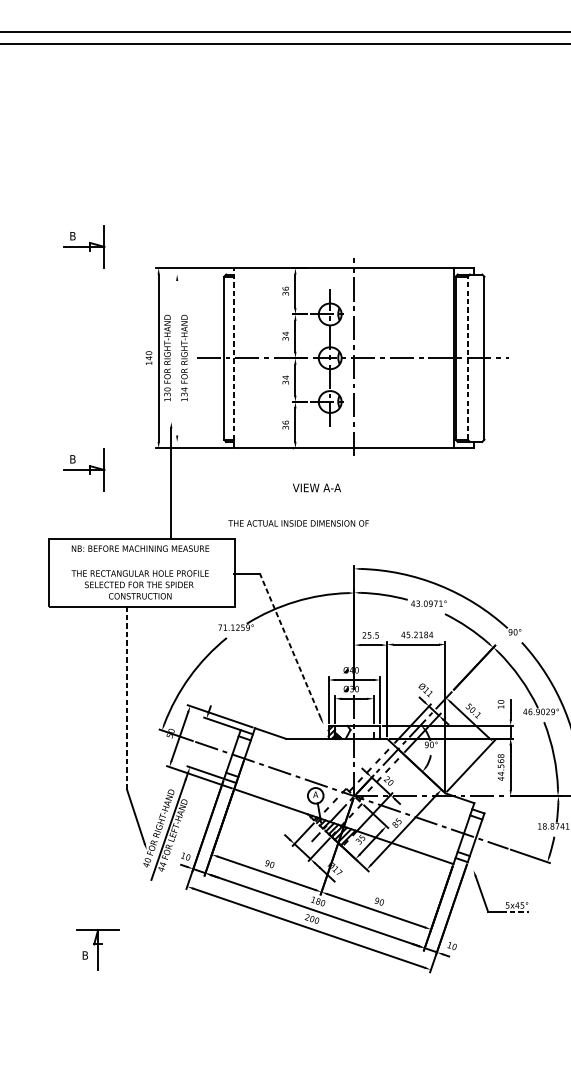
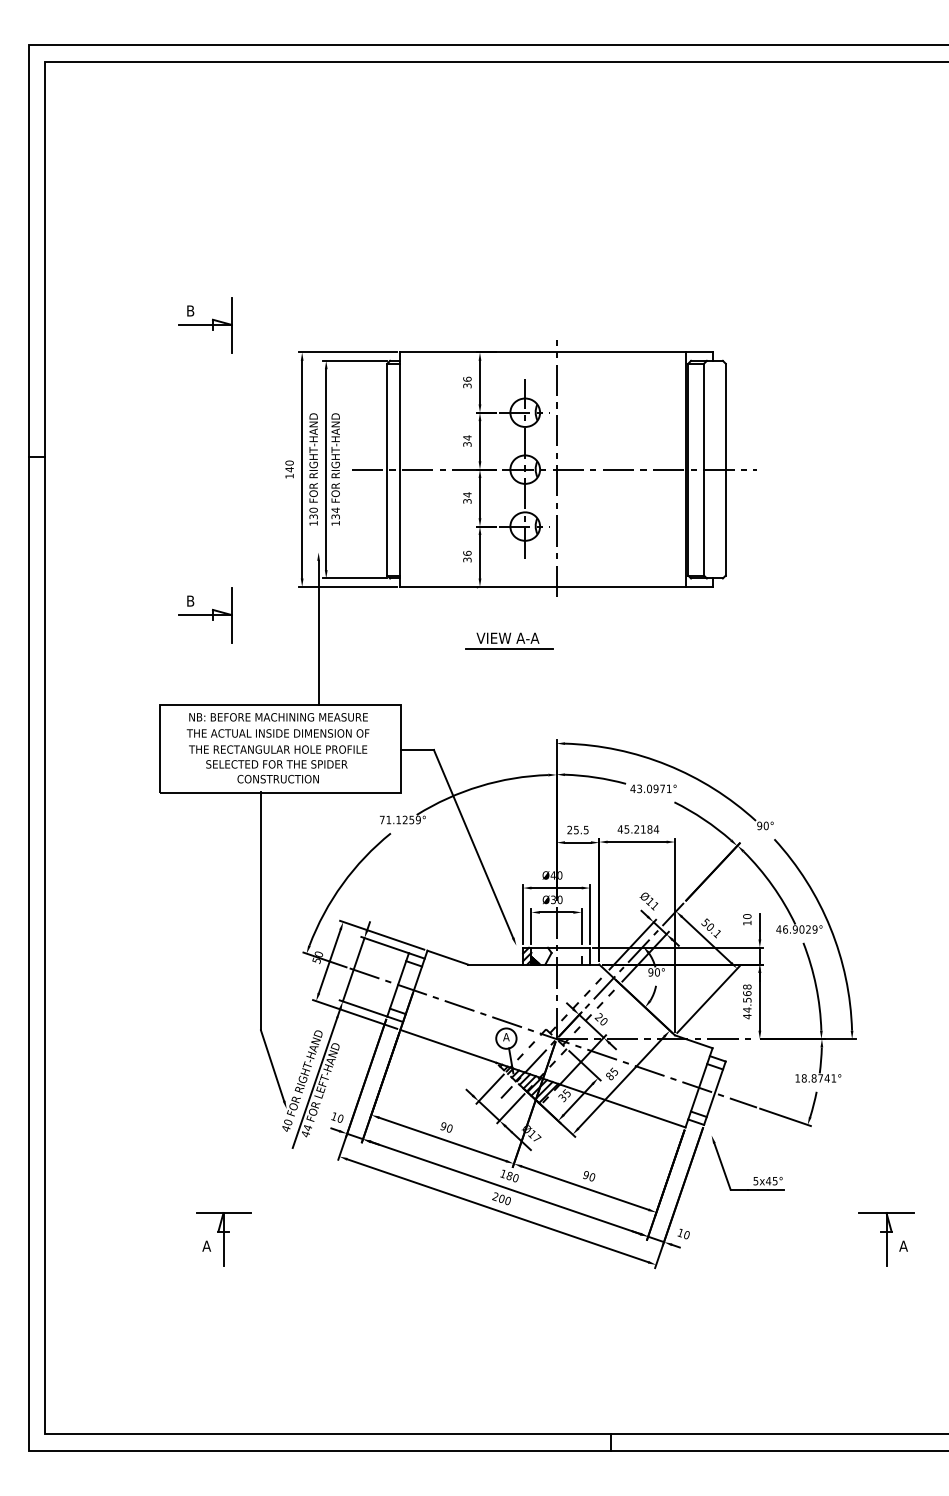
line: (198, 274) -> (354, 360), added
line: (177, 358) -> (326, 469), added
line: (234, 358) -> (400, 469), dashed -> solid
line: (468, 358) -> (704, 469), dashed -> solid
line: (198, 441) -> (354, 578), added
line: (317, 495) -> (508, 648), added
text: (298, 523) -> (277, 733), moved
line: (290, 645) -> (473, 843), dashed -> solid
line: (126, 697) -> (260, 910), dashed -> solid
line: (198, 742) -> (353, 969), added
line: (515, 911) -> (766, 1189), dashed -> solid
text: (85, 954) -> (206, 1245), B -> A

